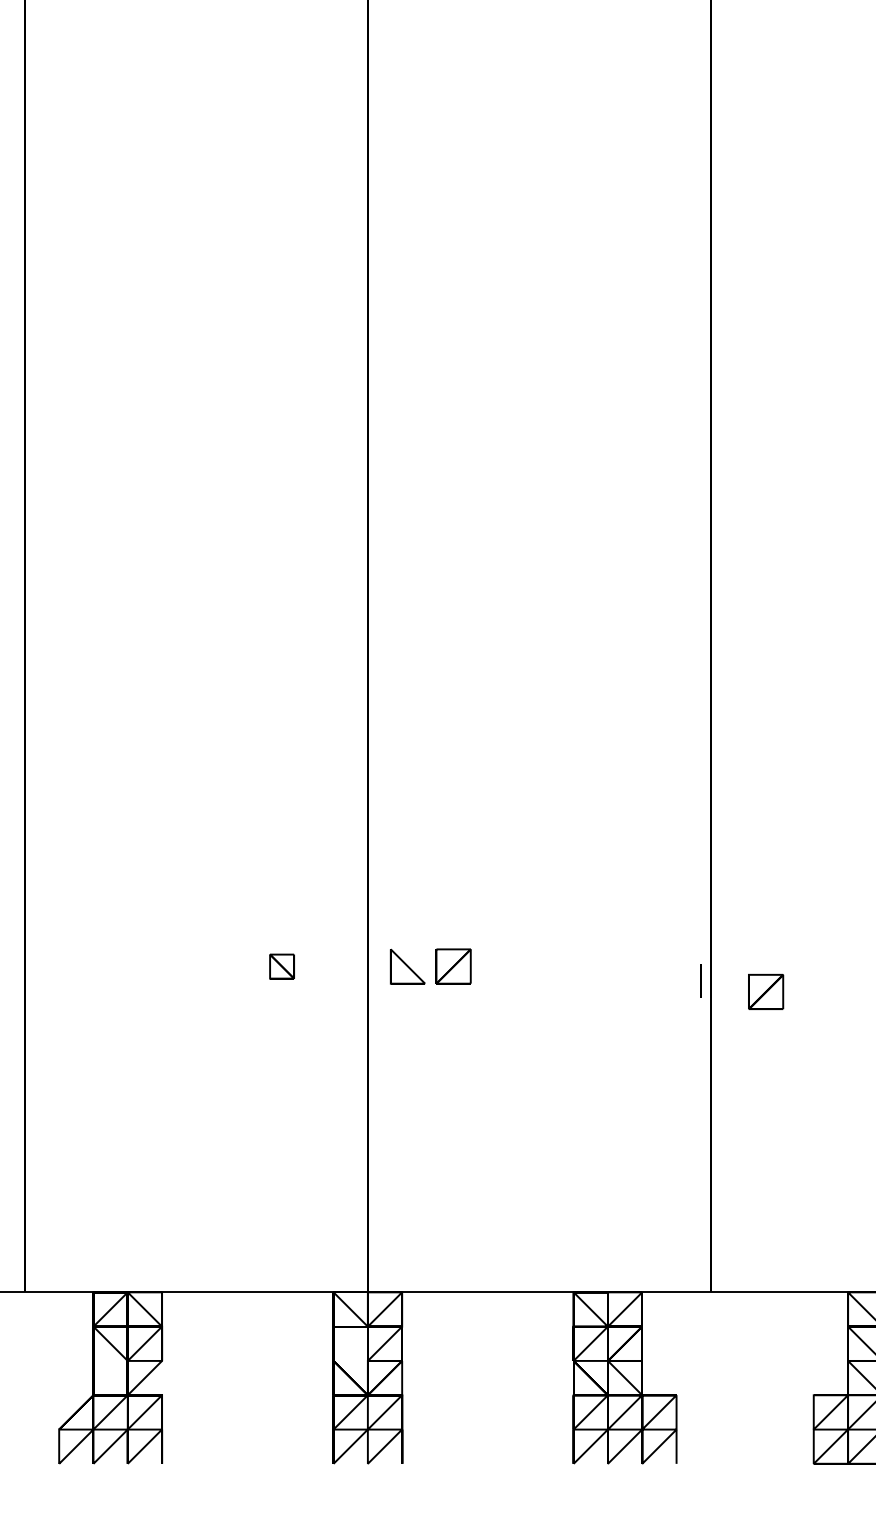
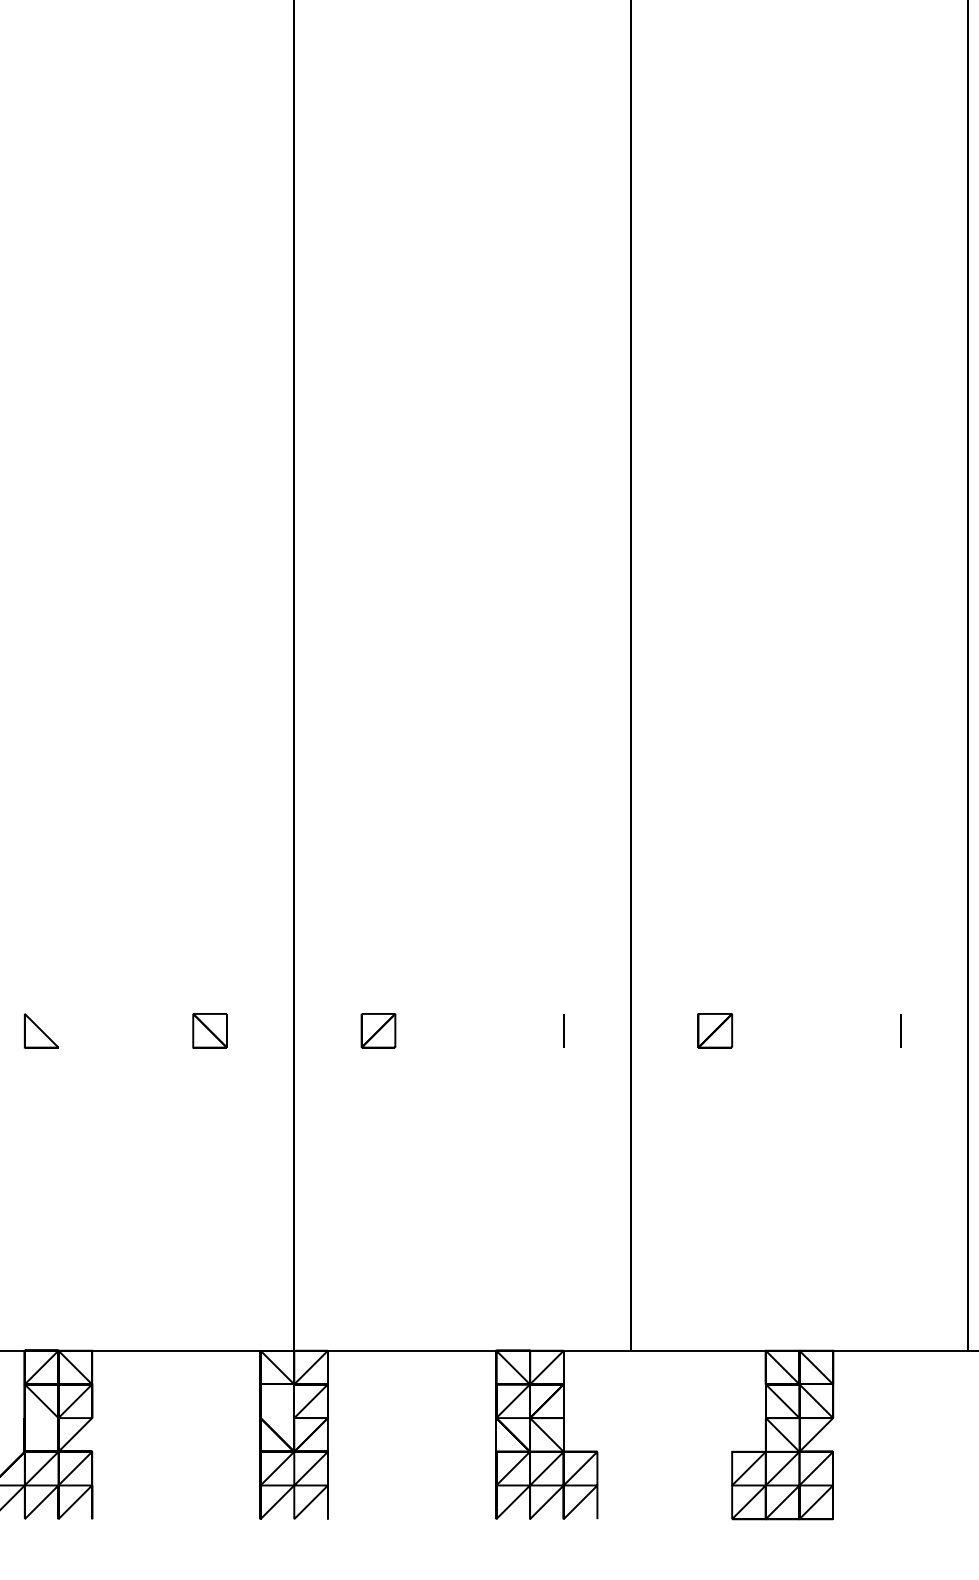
part: (281, 966) -> (209, 1030), size x1.43
part: (406, 966) -> (40, 1030), moved
line: (701, 980) -> (563, 1030), moved
part: (766, 991) -> (715, 1030), moved

